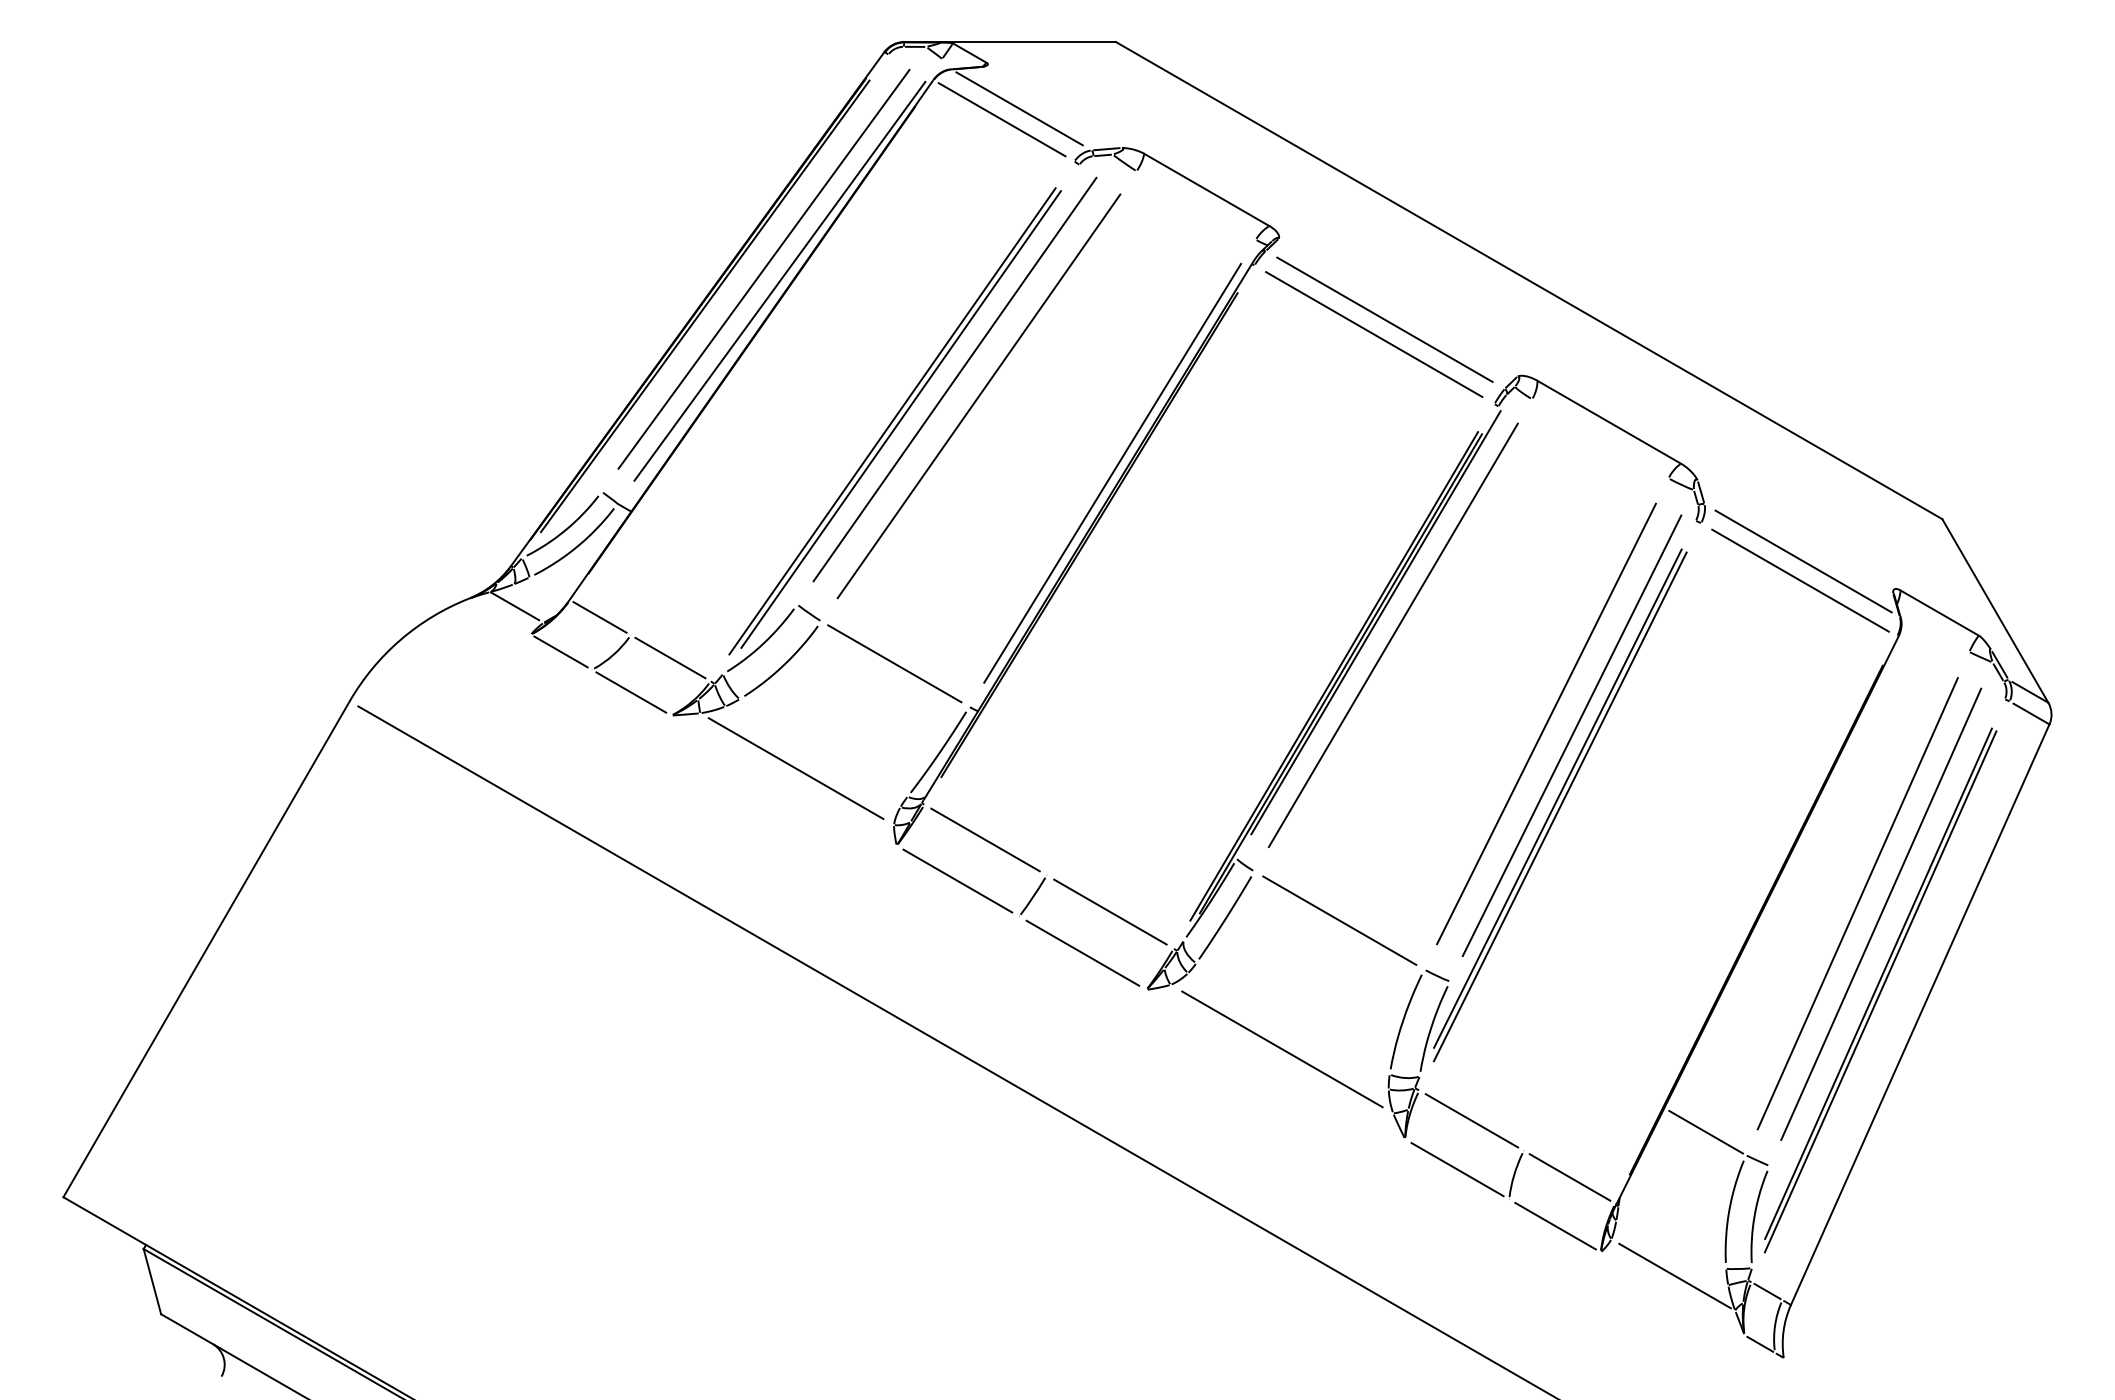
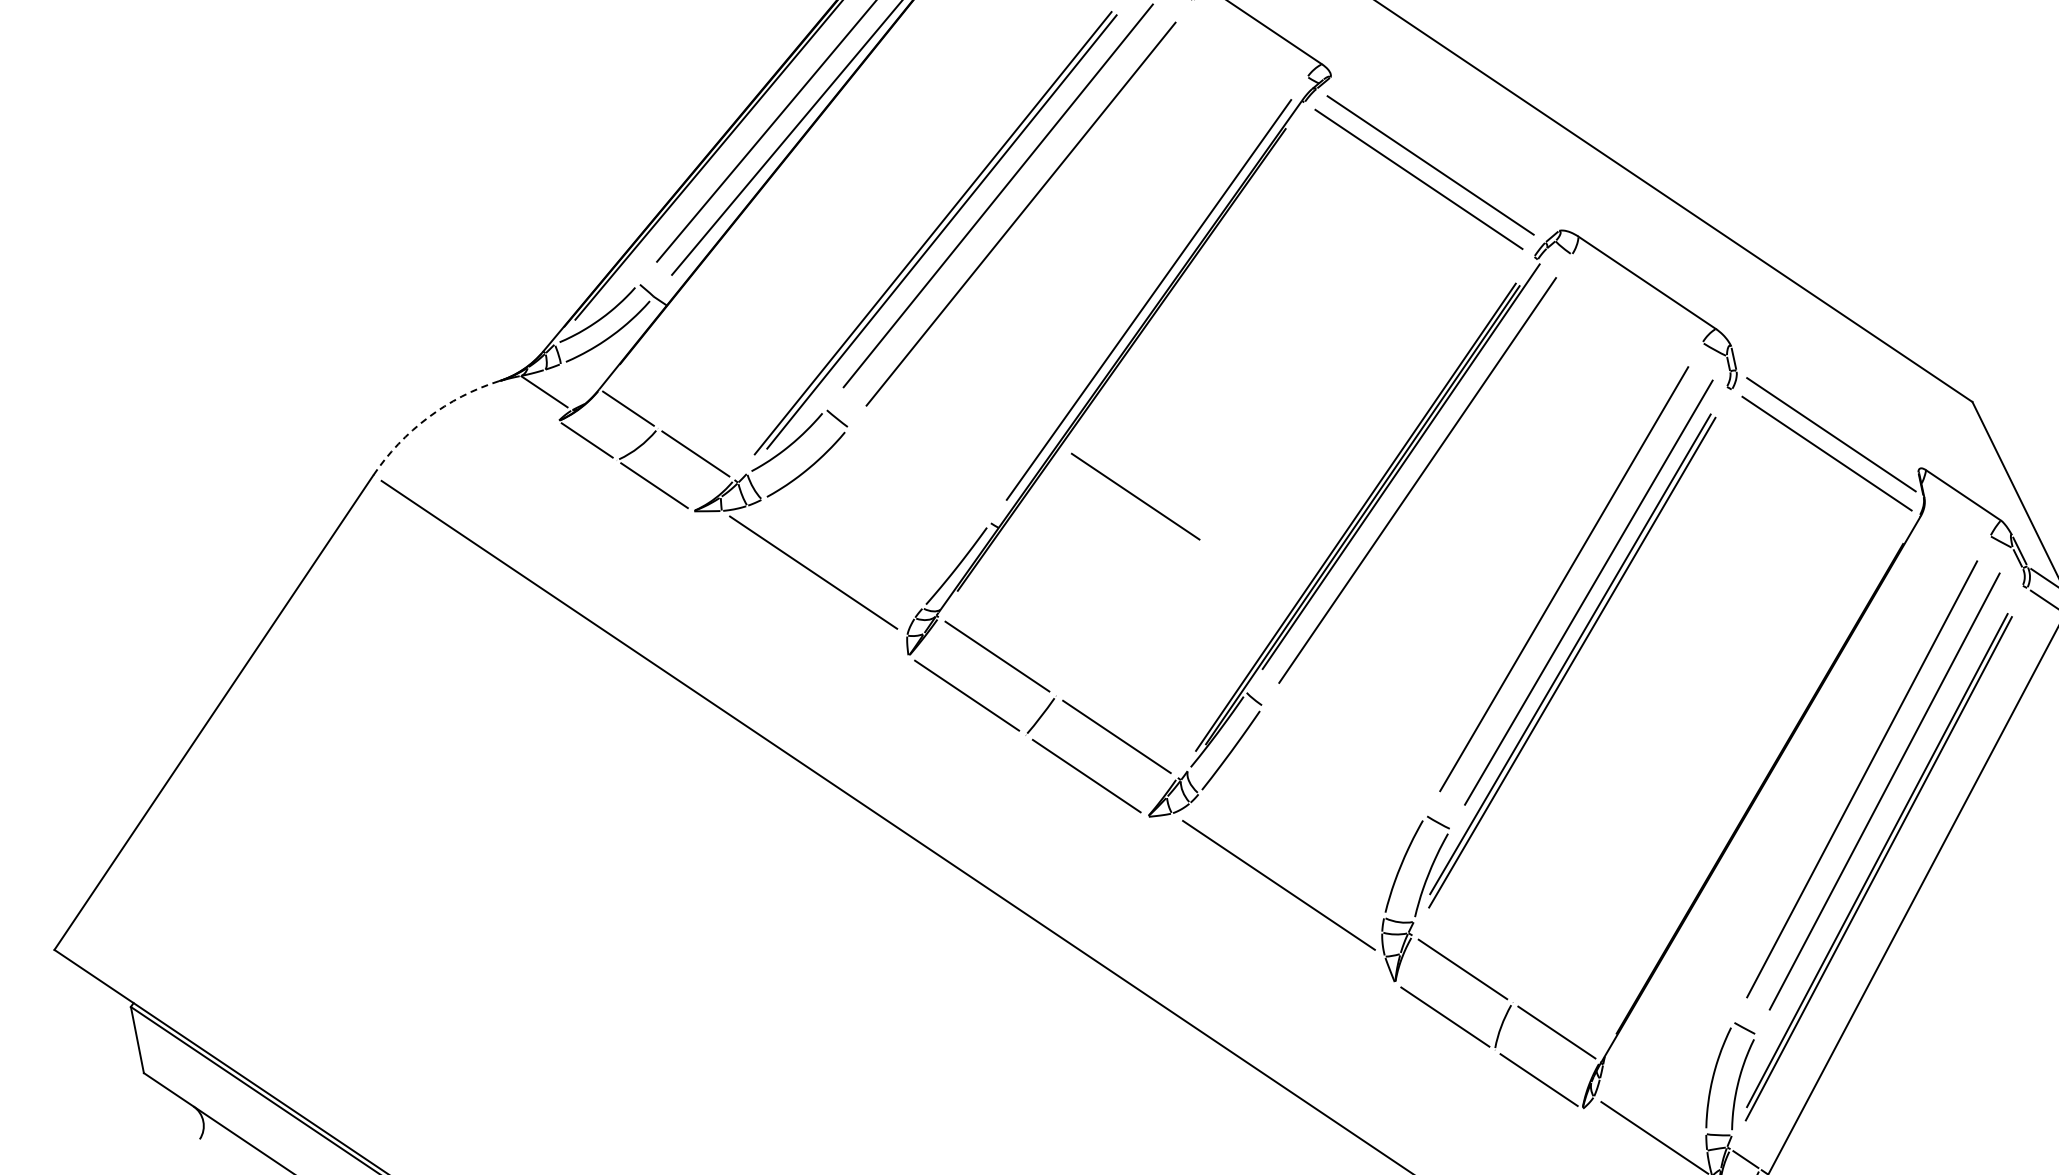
arc: (400, 639) -> (428, 417), solid -> dashed
line: (894, 663) -> (1135, 496), moved
line: (1339, 920) -> (1344, 760), removed
line: (1706, 1131) -> (1695, 996), removed

